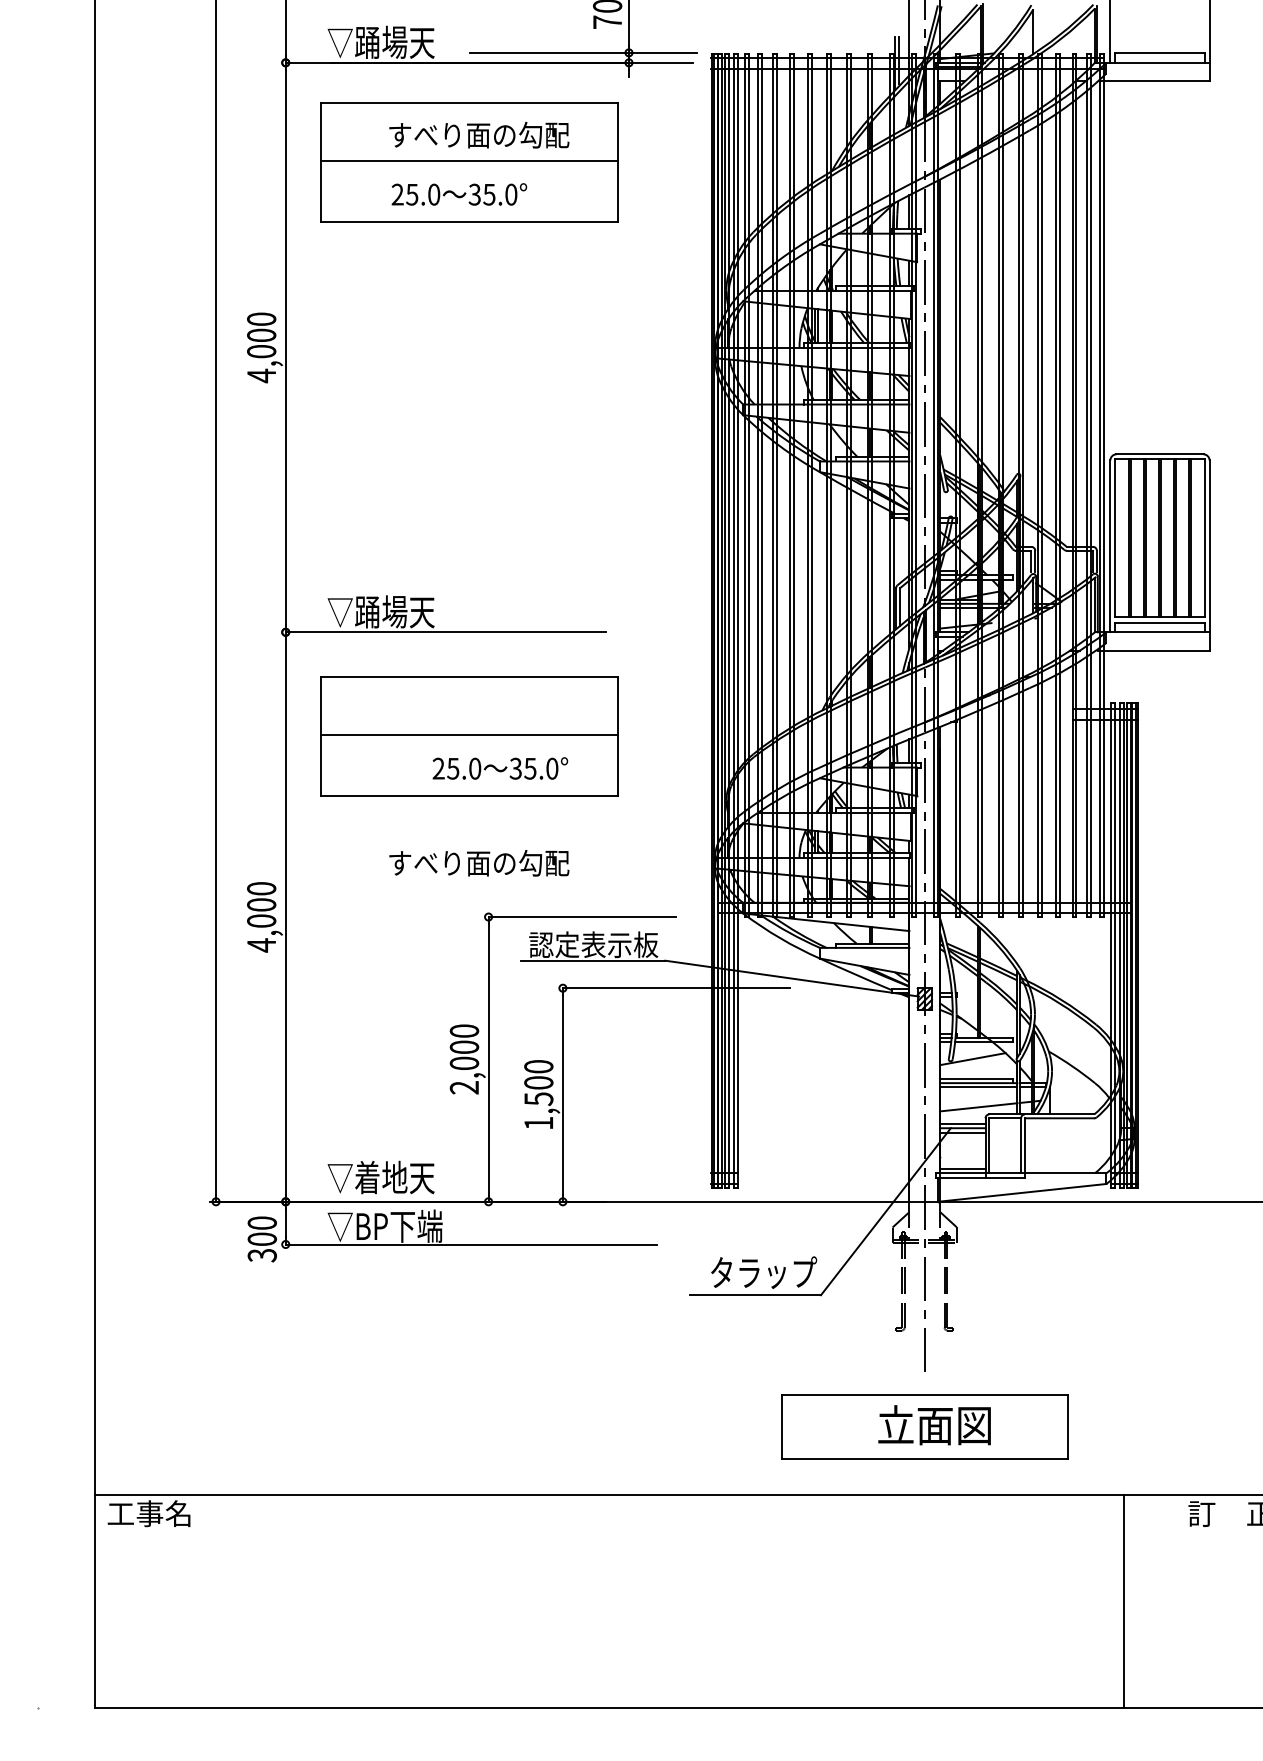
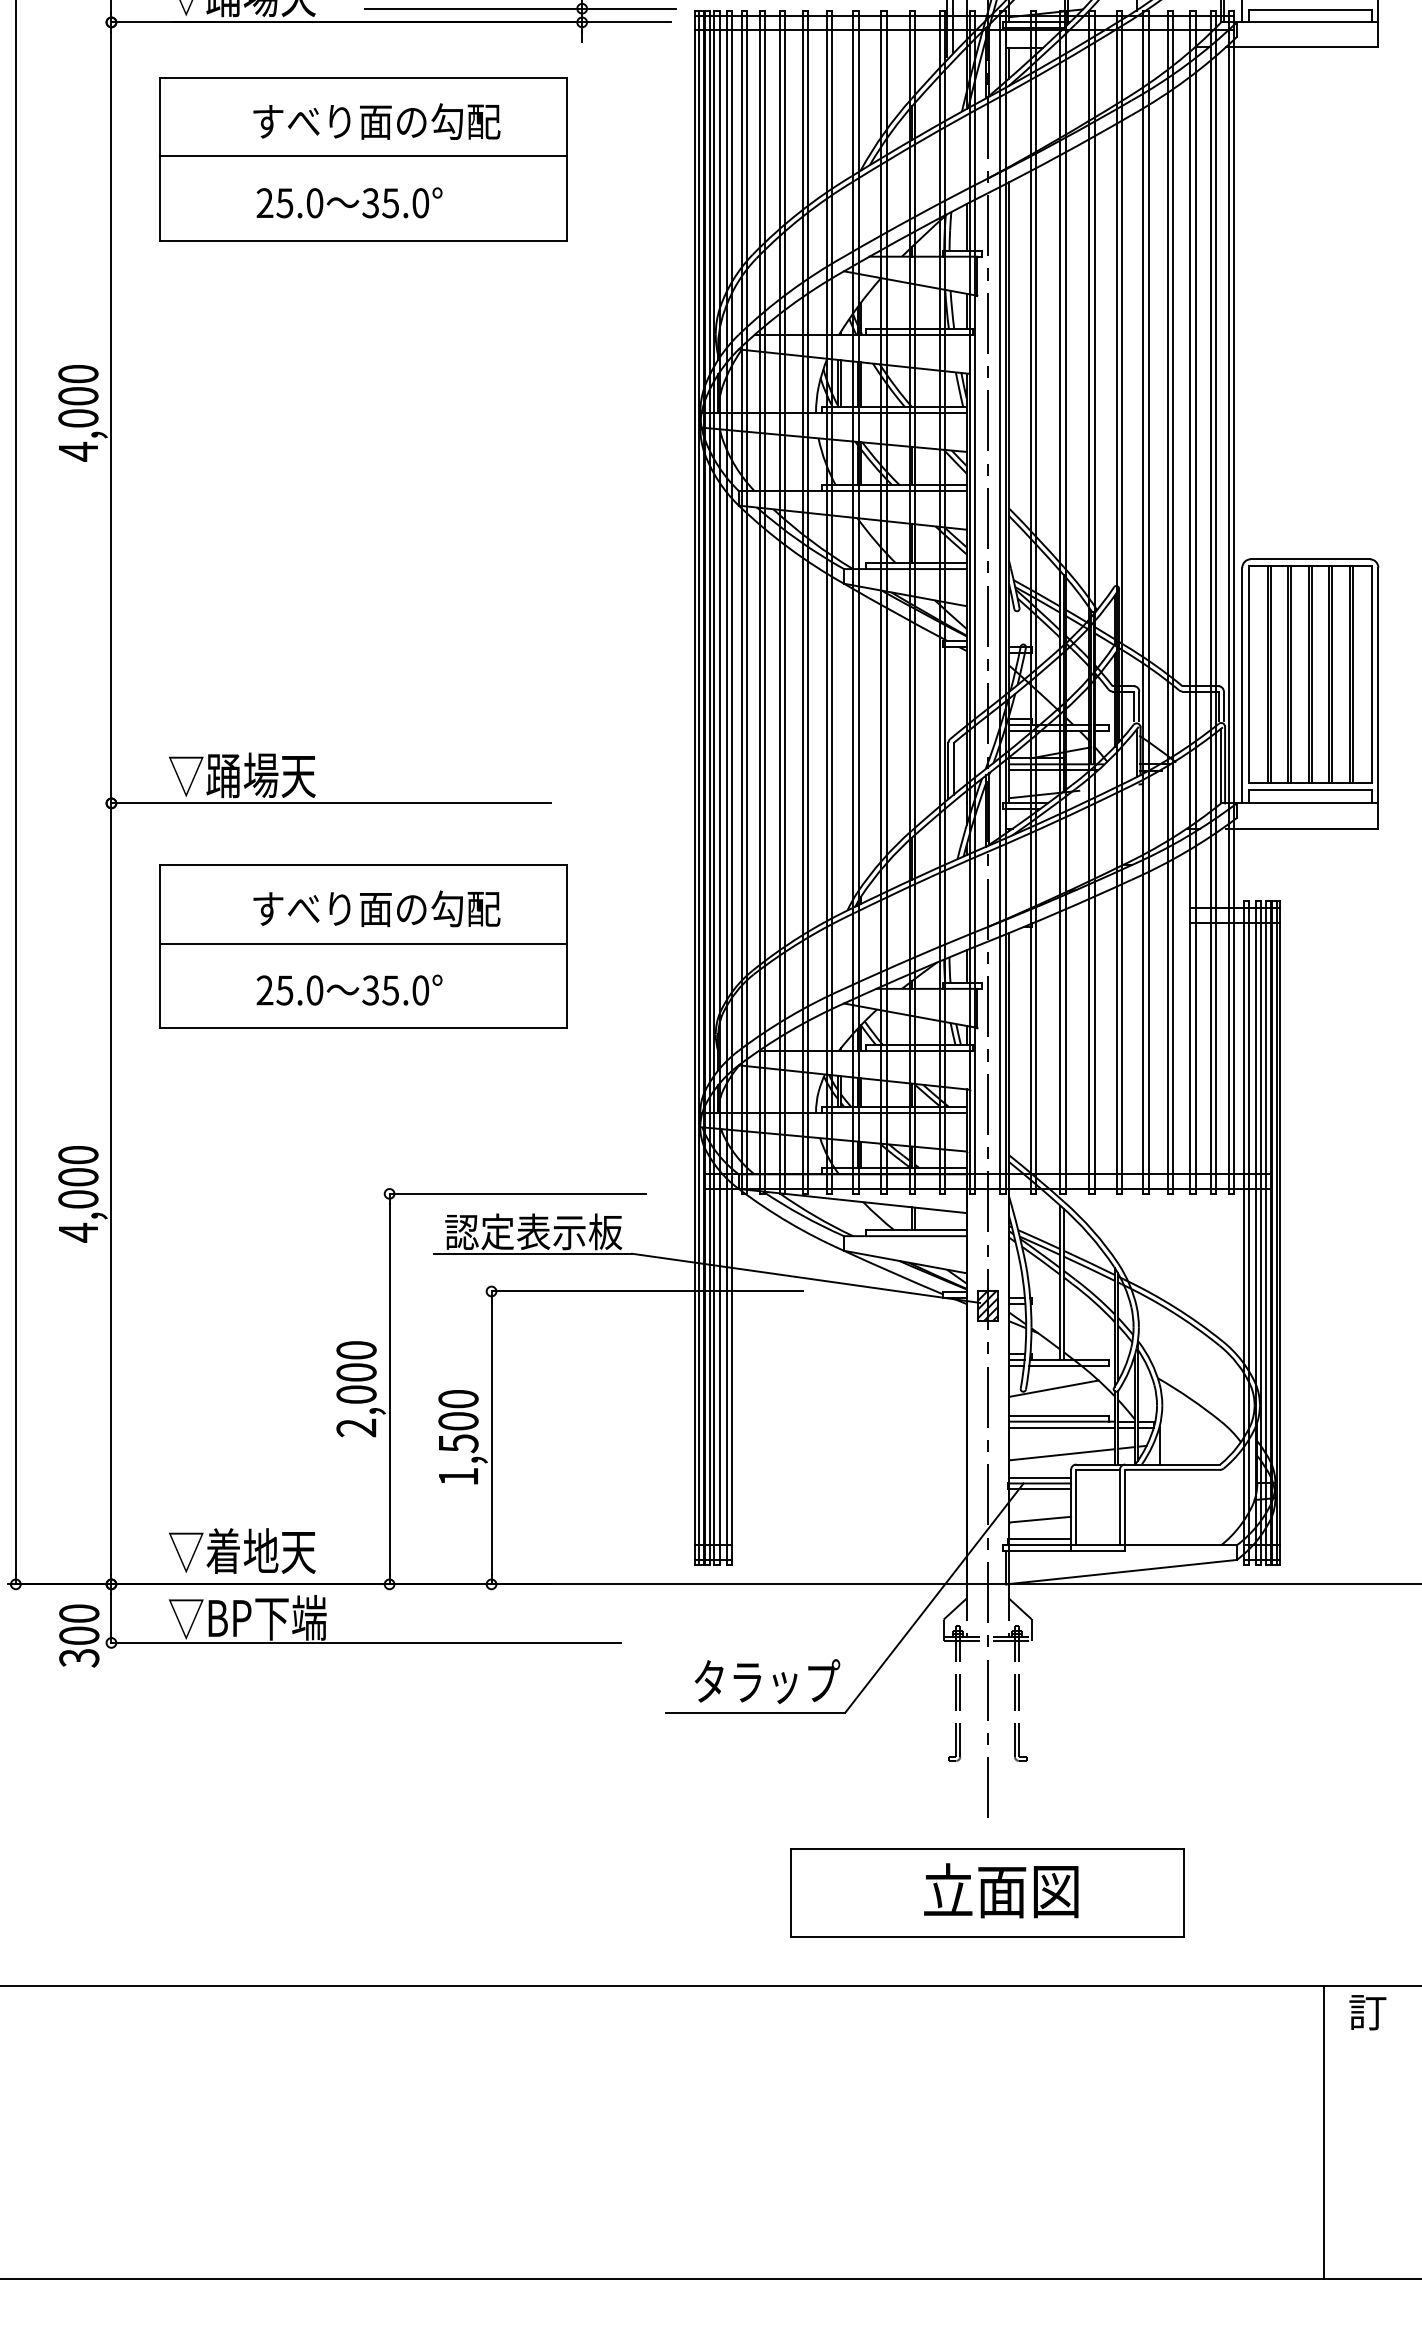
text: (500, 768) -> (349, 990), moved
text: (479, 863) -> (377, 909), moved
line: (962, 1154) -> (1039, 1519), added
line: (1123, 1601) -> (1323, 2132), moved

